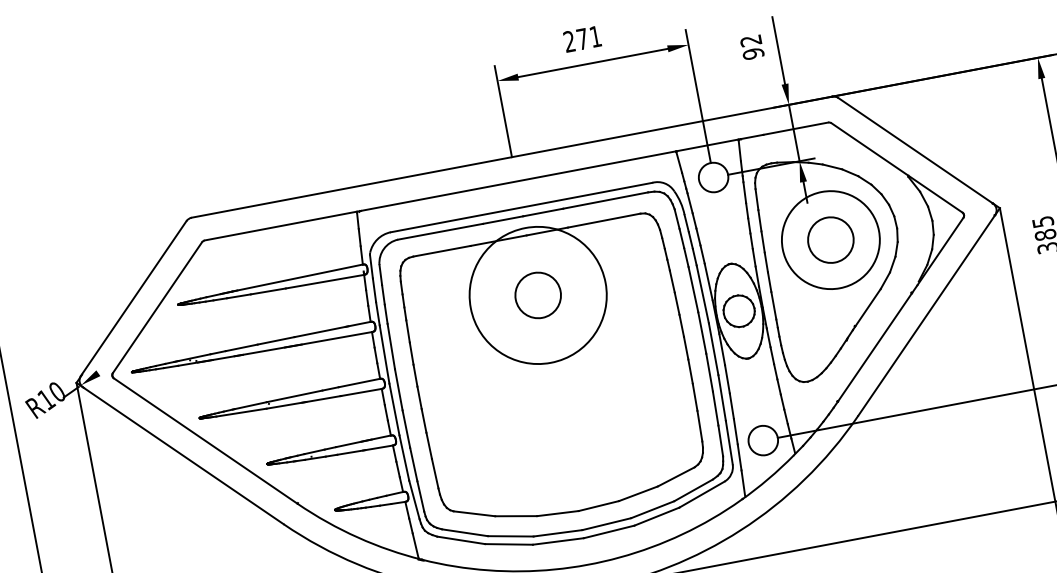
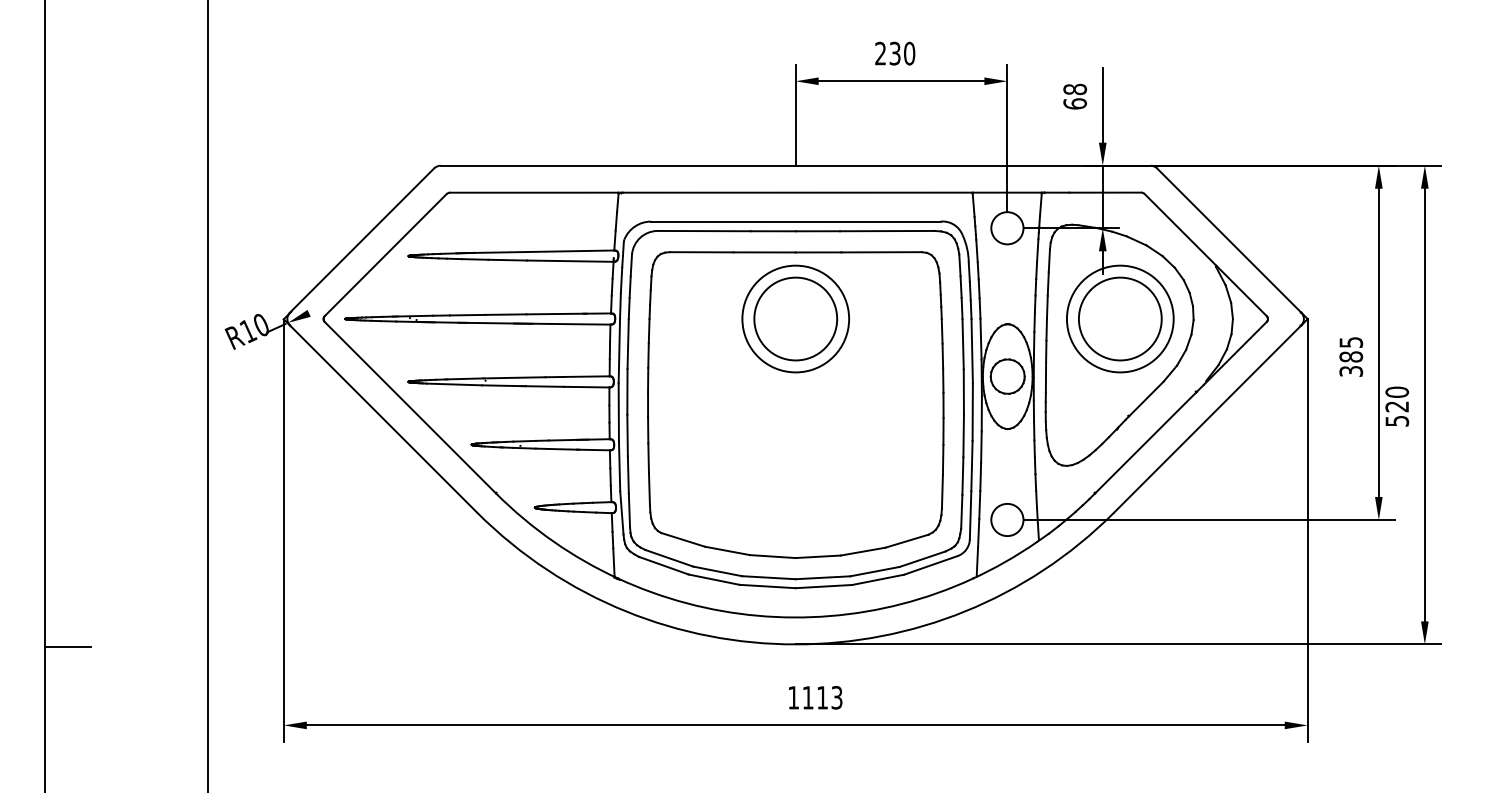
text: (589, 37) -> (902, 53), 271 -> 230
text: (752, 47) -> (1075, 96), 92 -> 68
circle: (830, 239) -> (1119, 318), size x1.67
circle: (537, 295) -> (795, 318), size x0.71
circle: (537, 295) -> (795, 318), size x1.67

